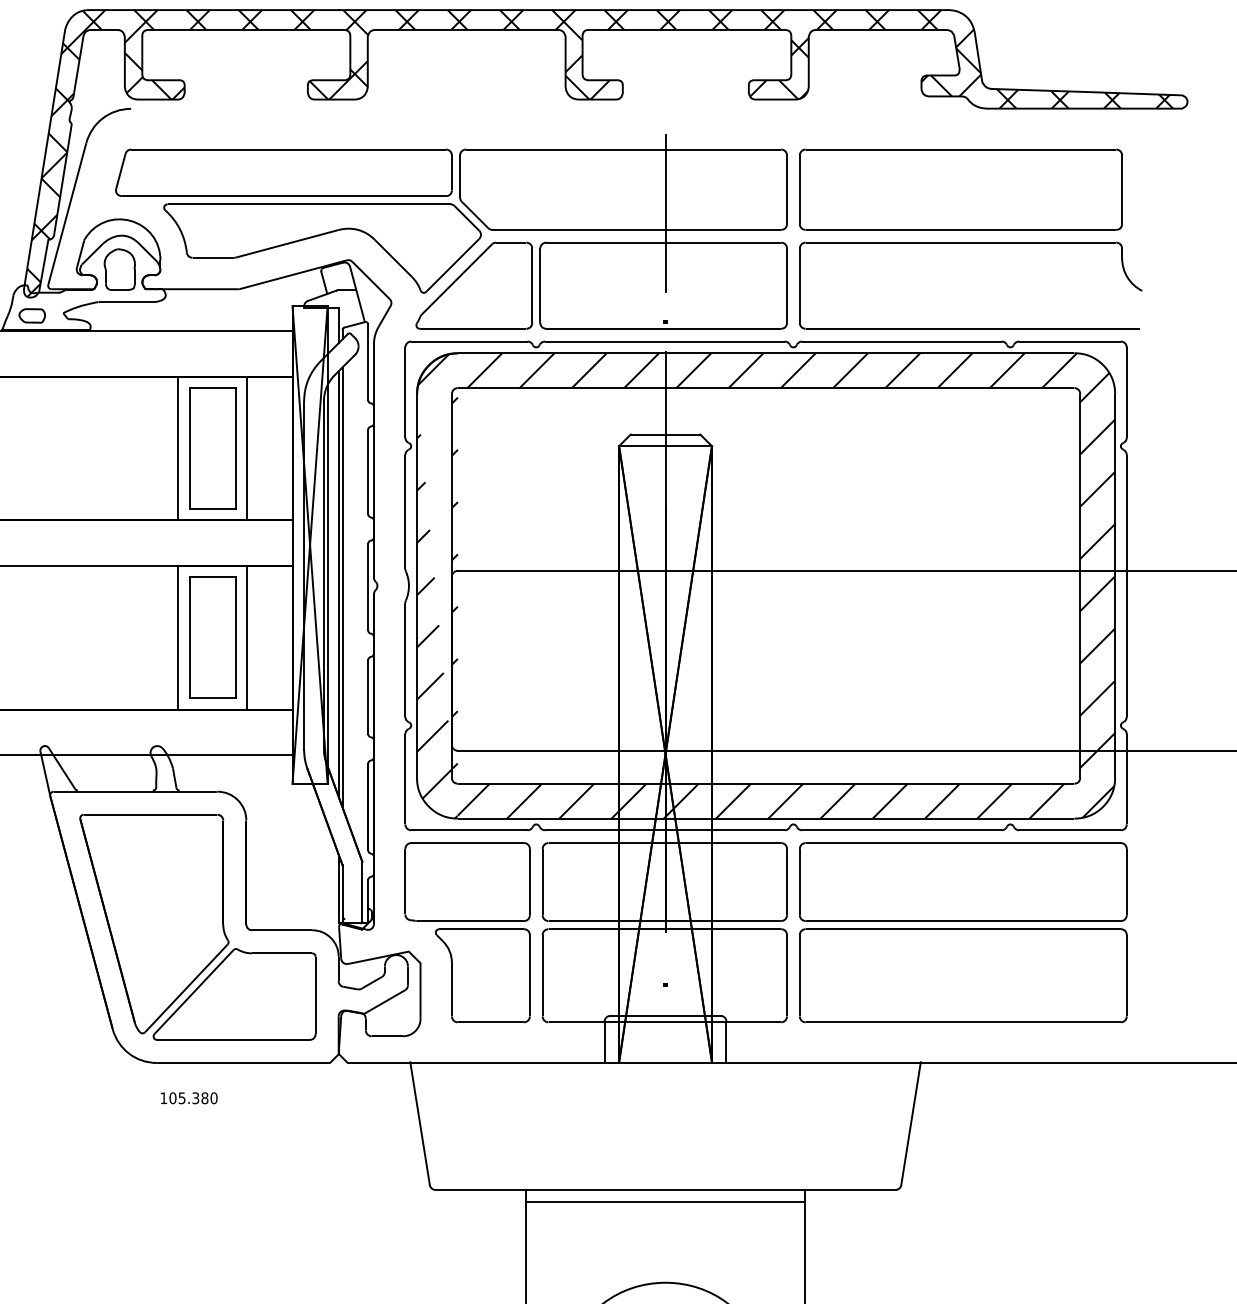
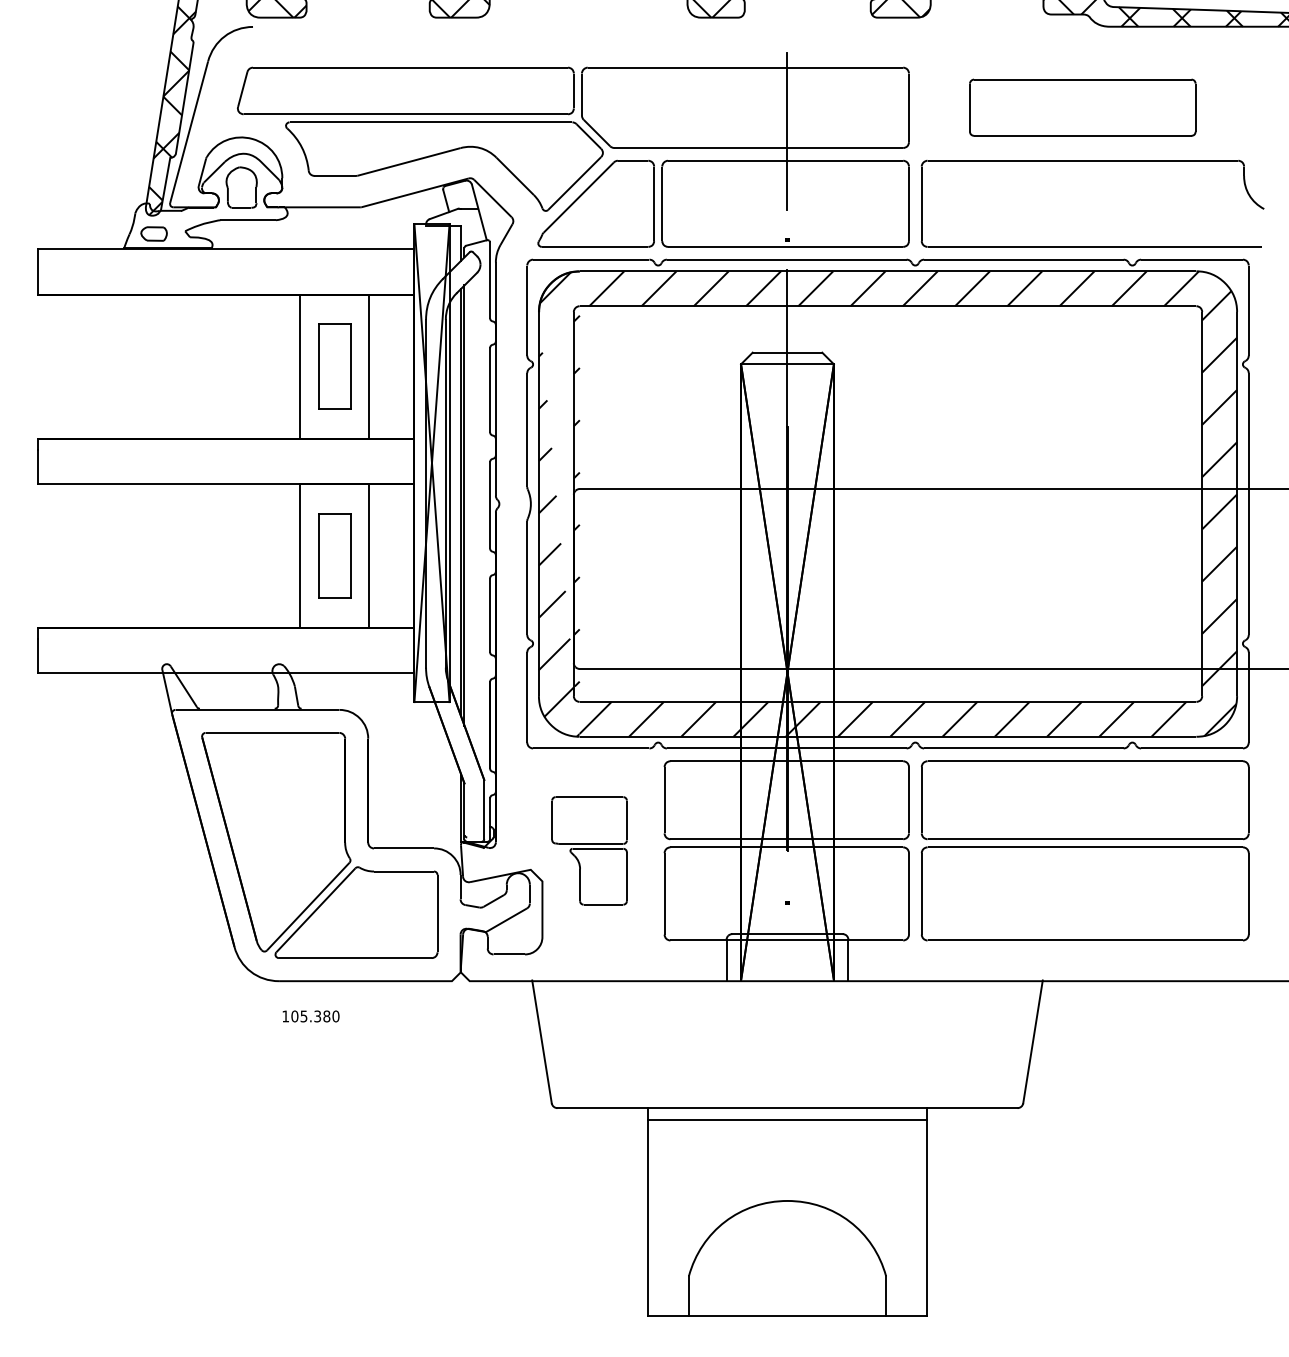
part: (960, 189) -> (1082, 107), size x0.7
part: (212, 448) -> (334, 366), size x0.7
part: (212, 637) -> (334, 555), size x0.7
part: (467, 932) -> (589, 850), size x0.6

